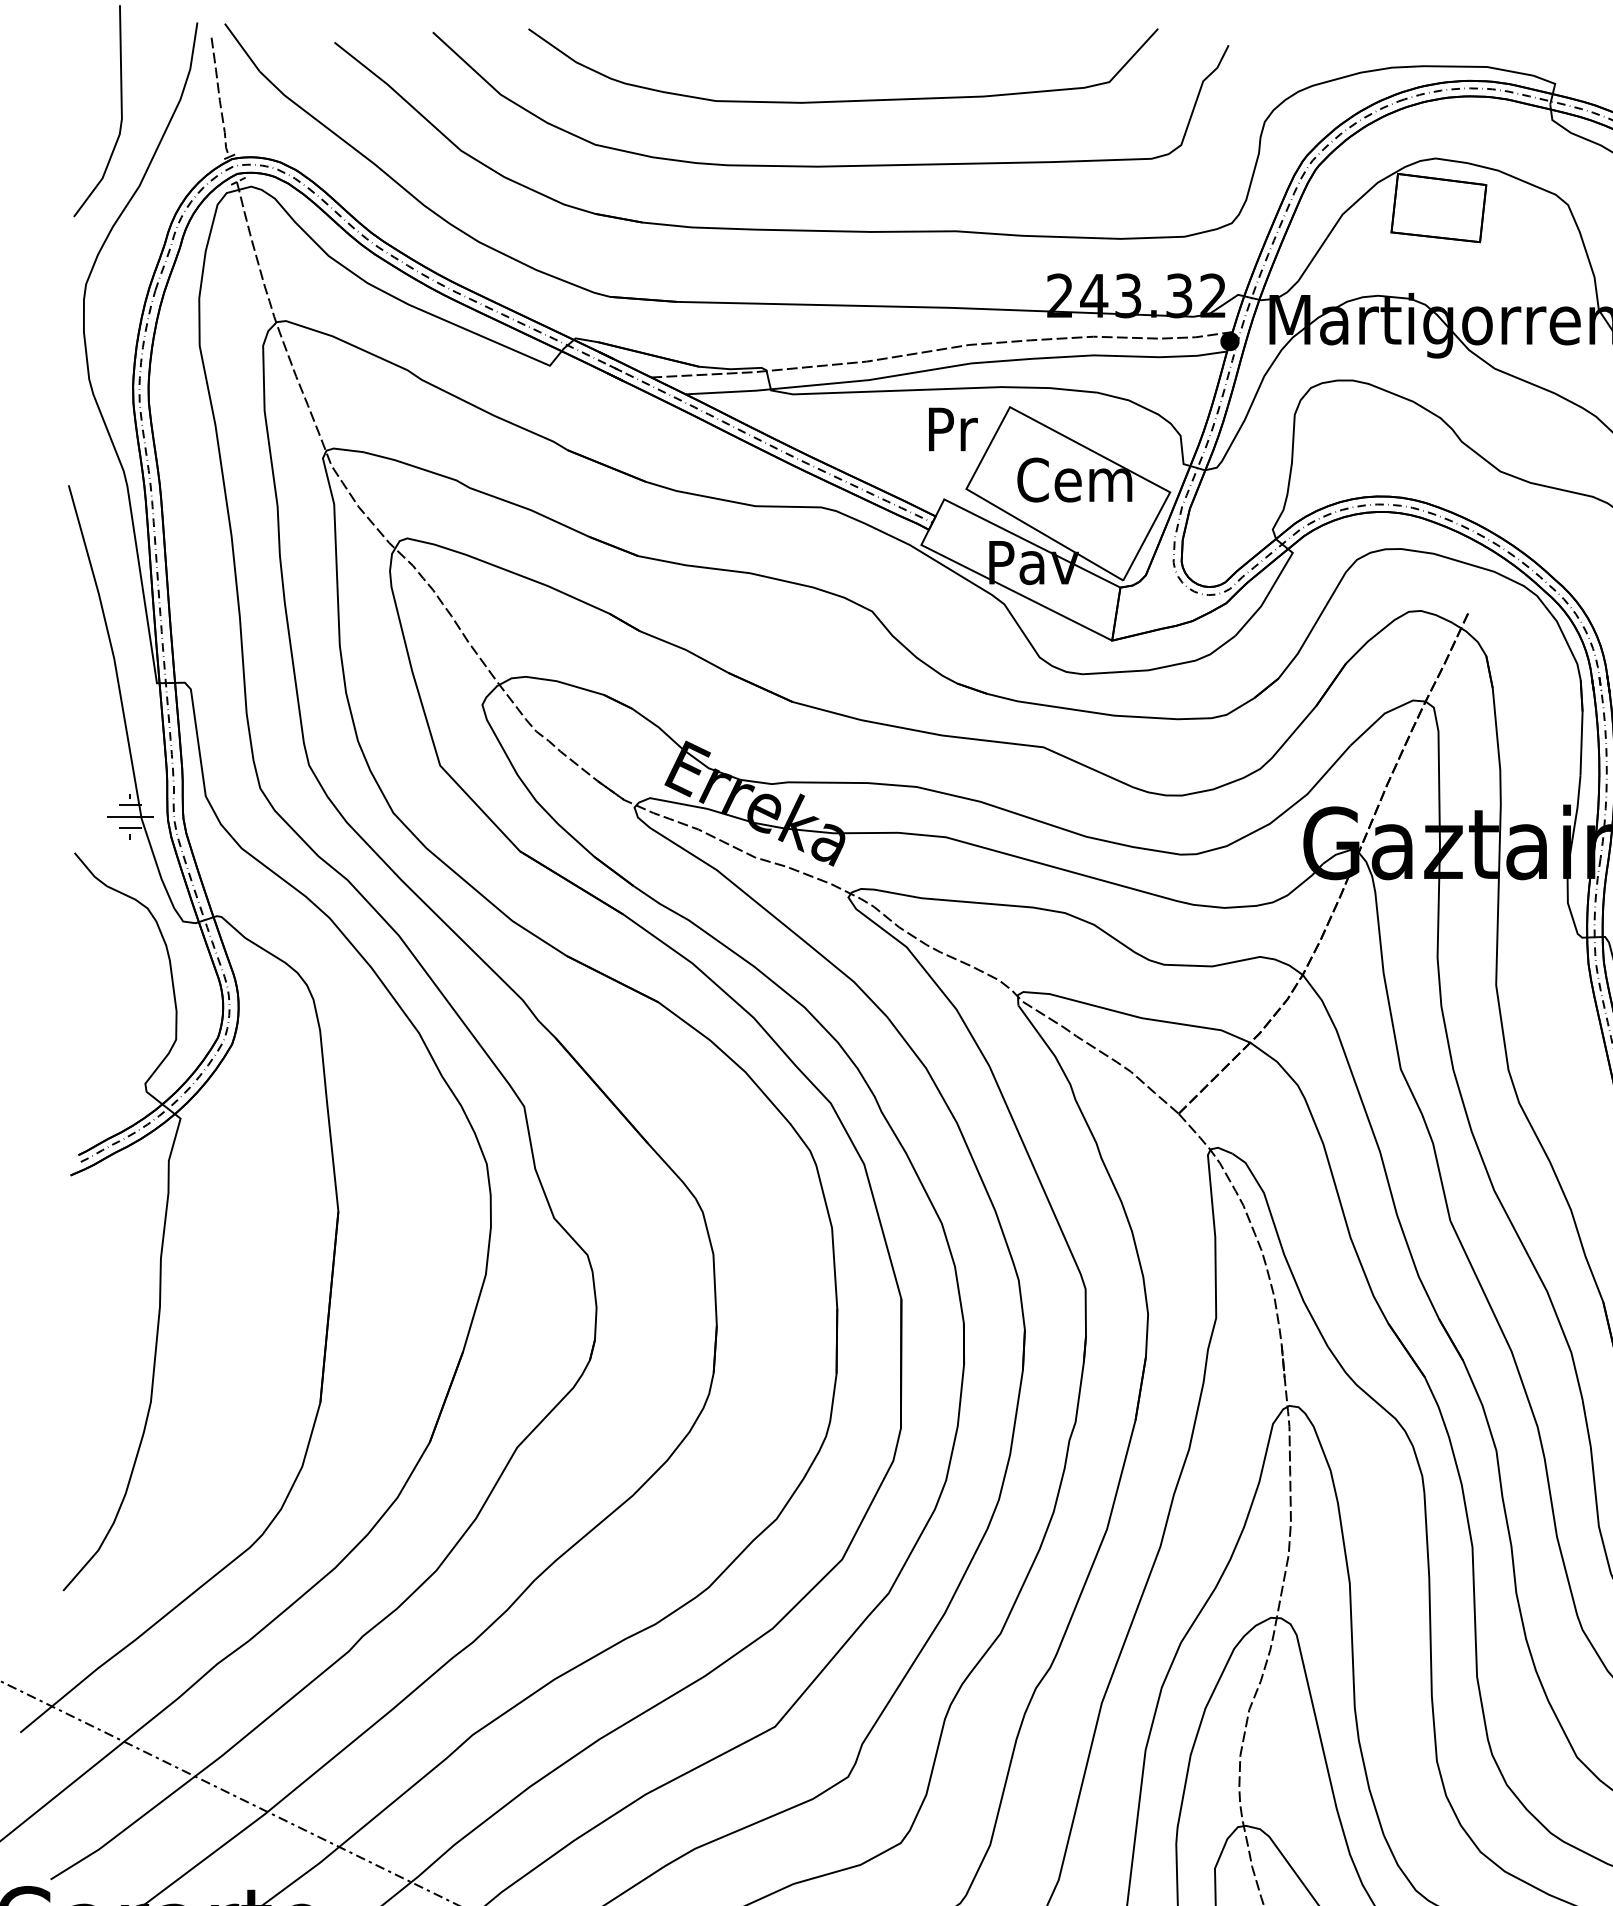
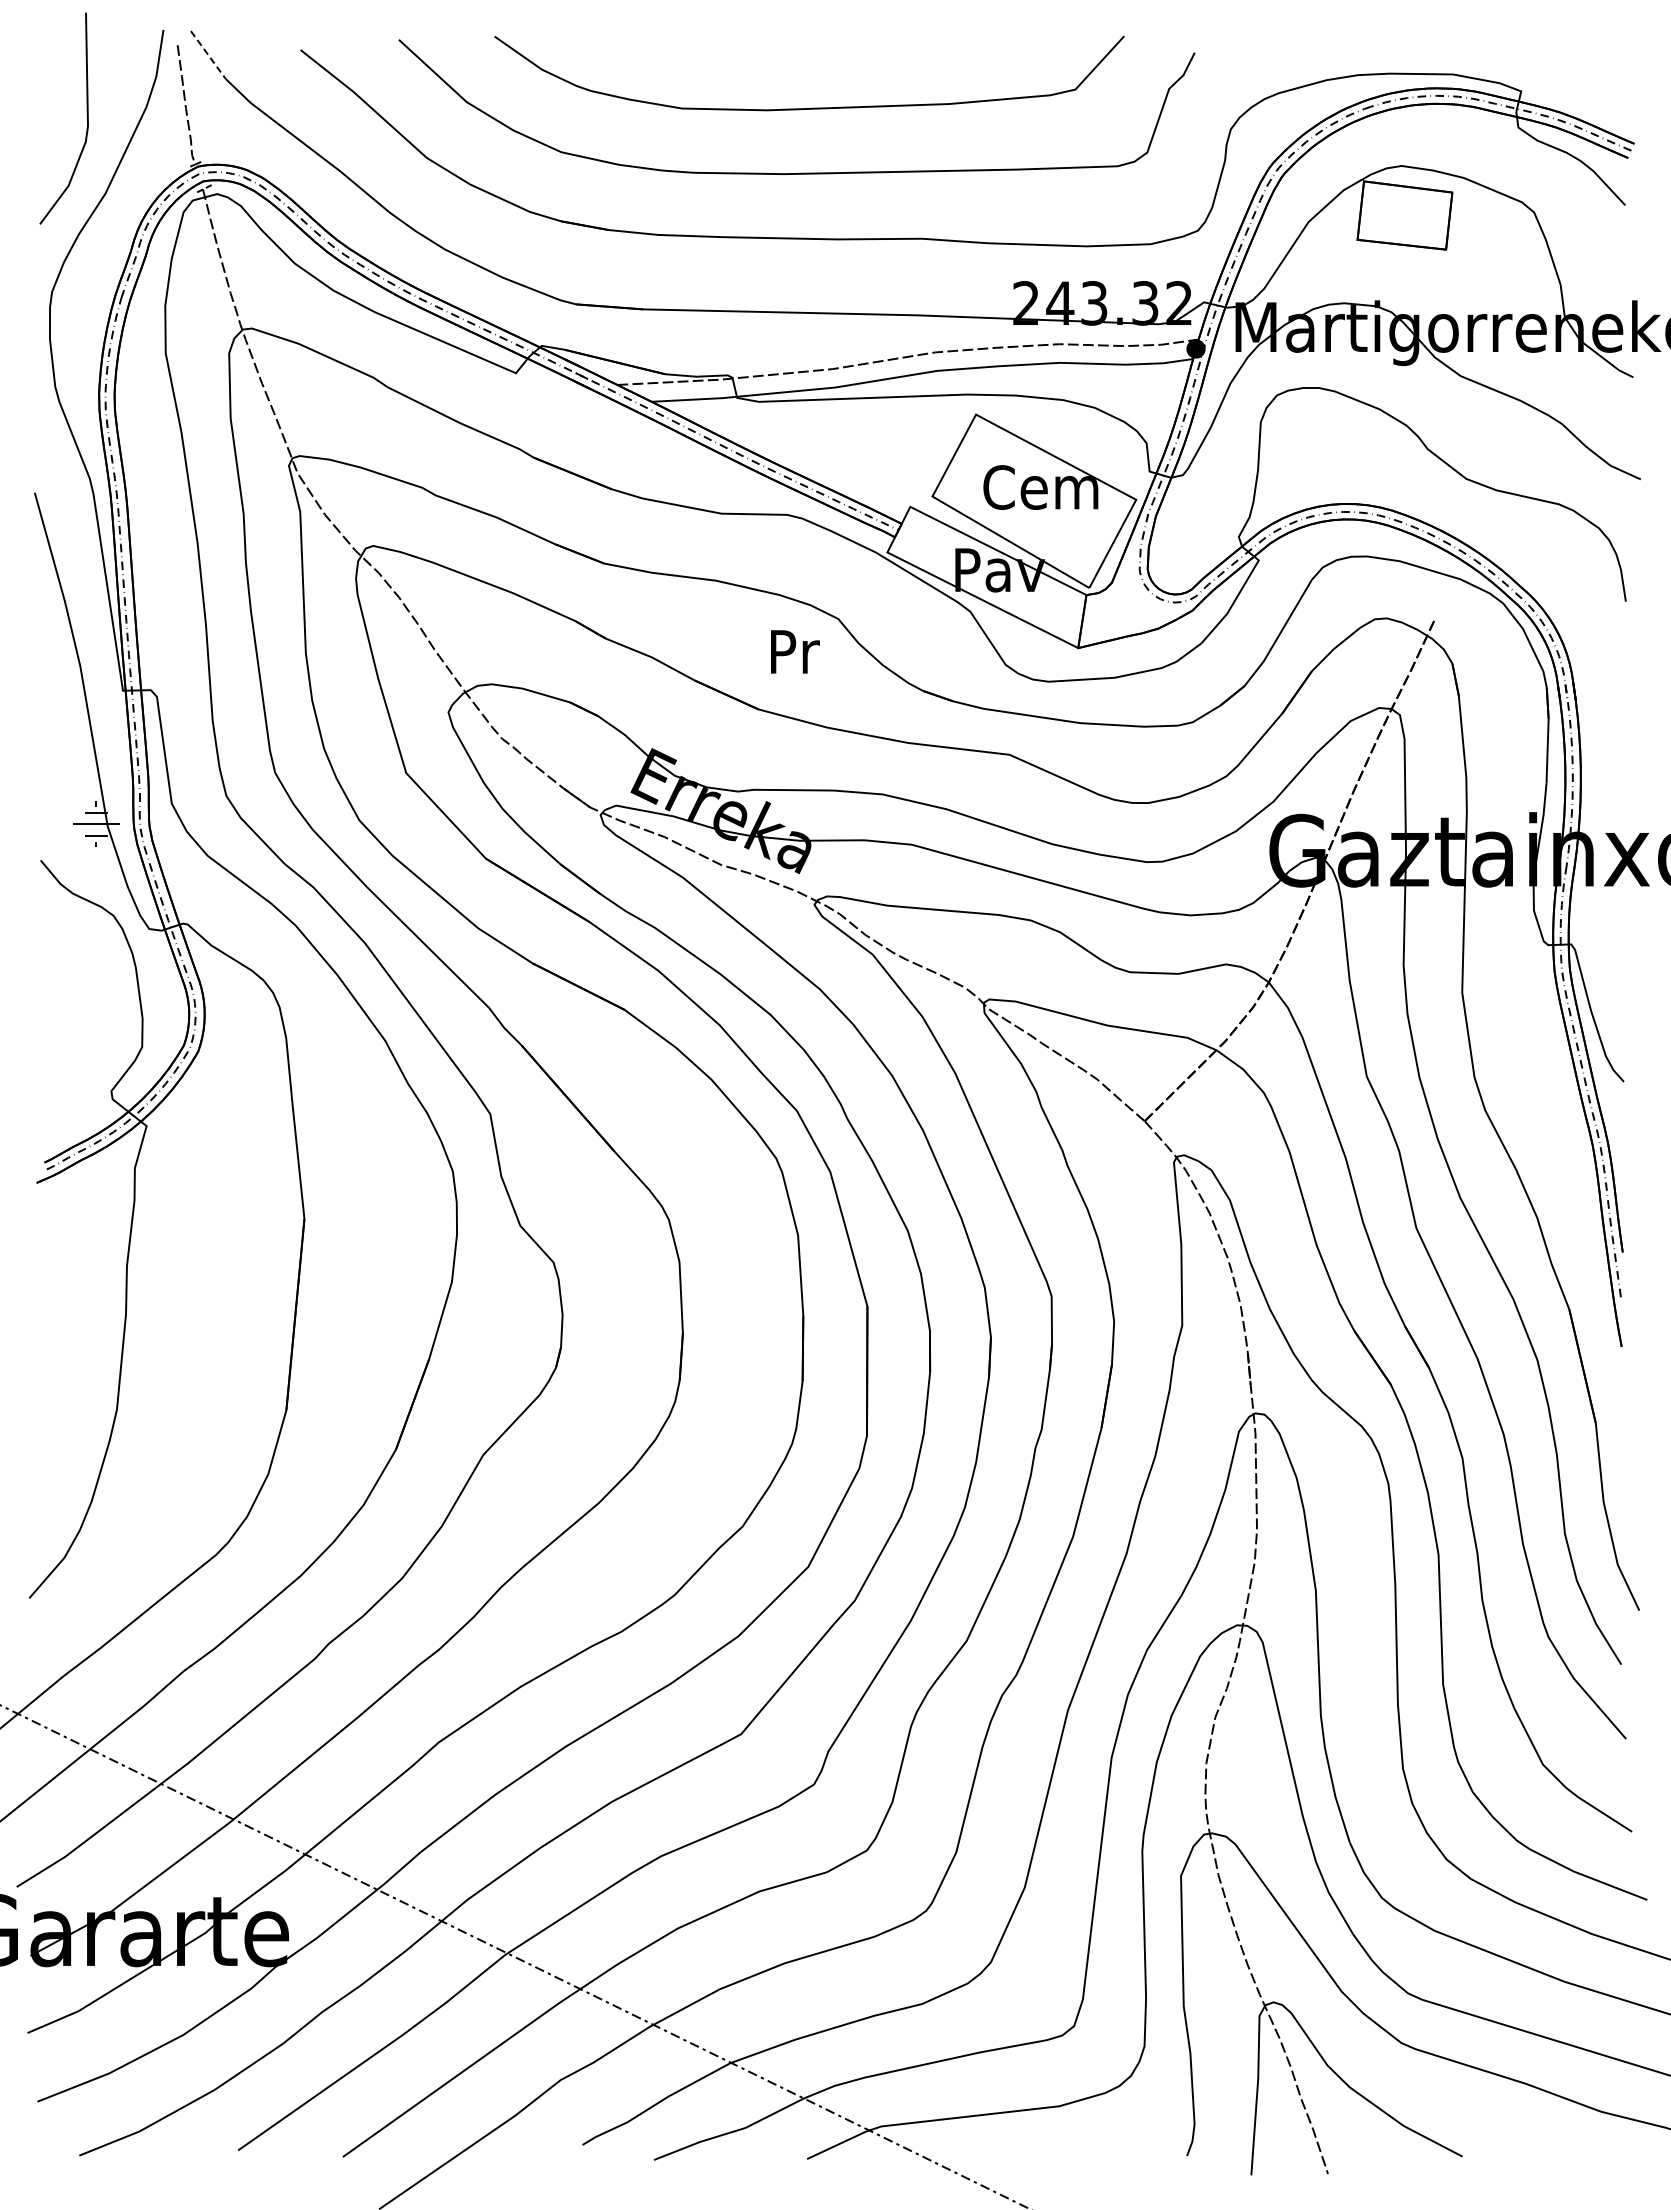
line: (242, 48) -> (208, 55), solid -> dashed
text: (953, 429) -> (795, 651), moved

